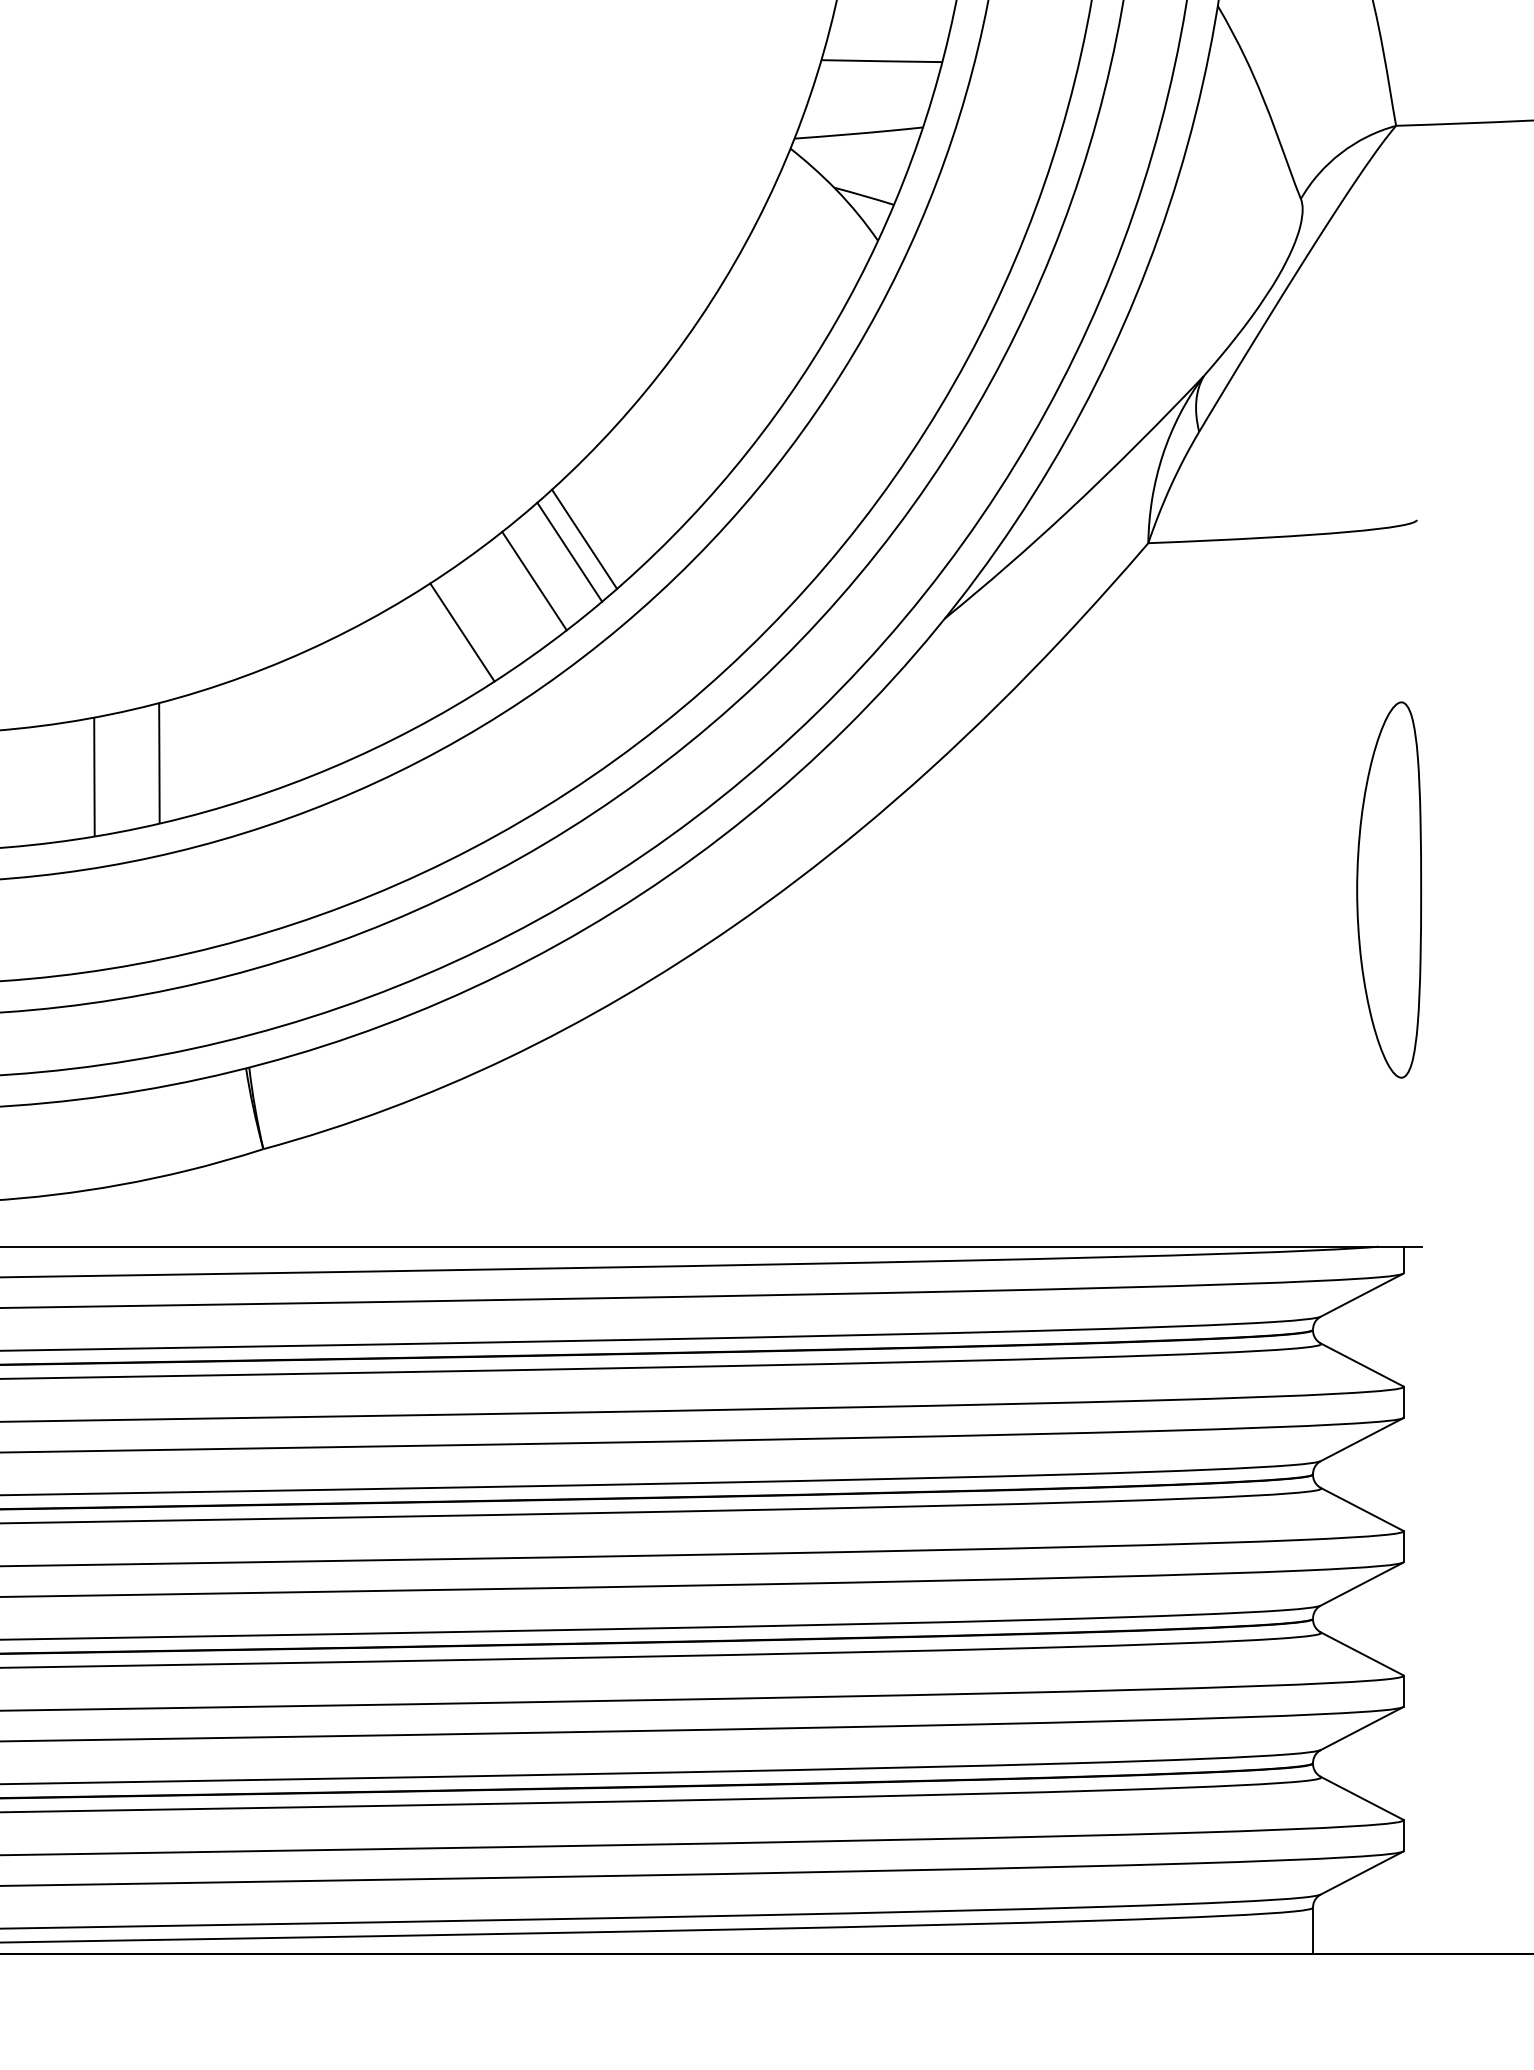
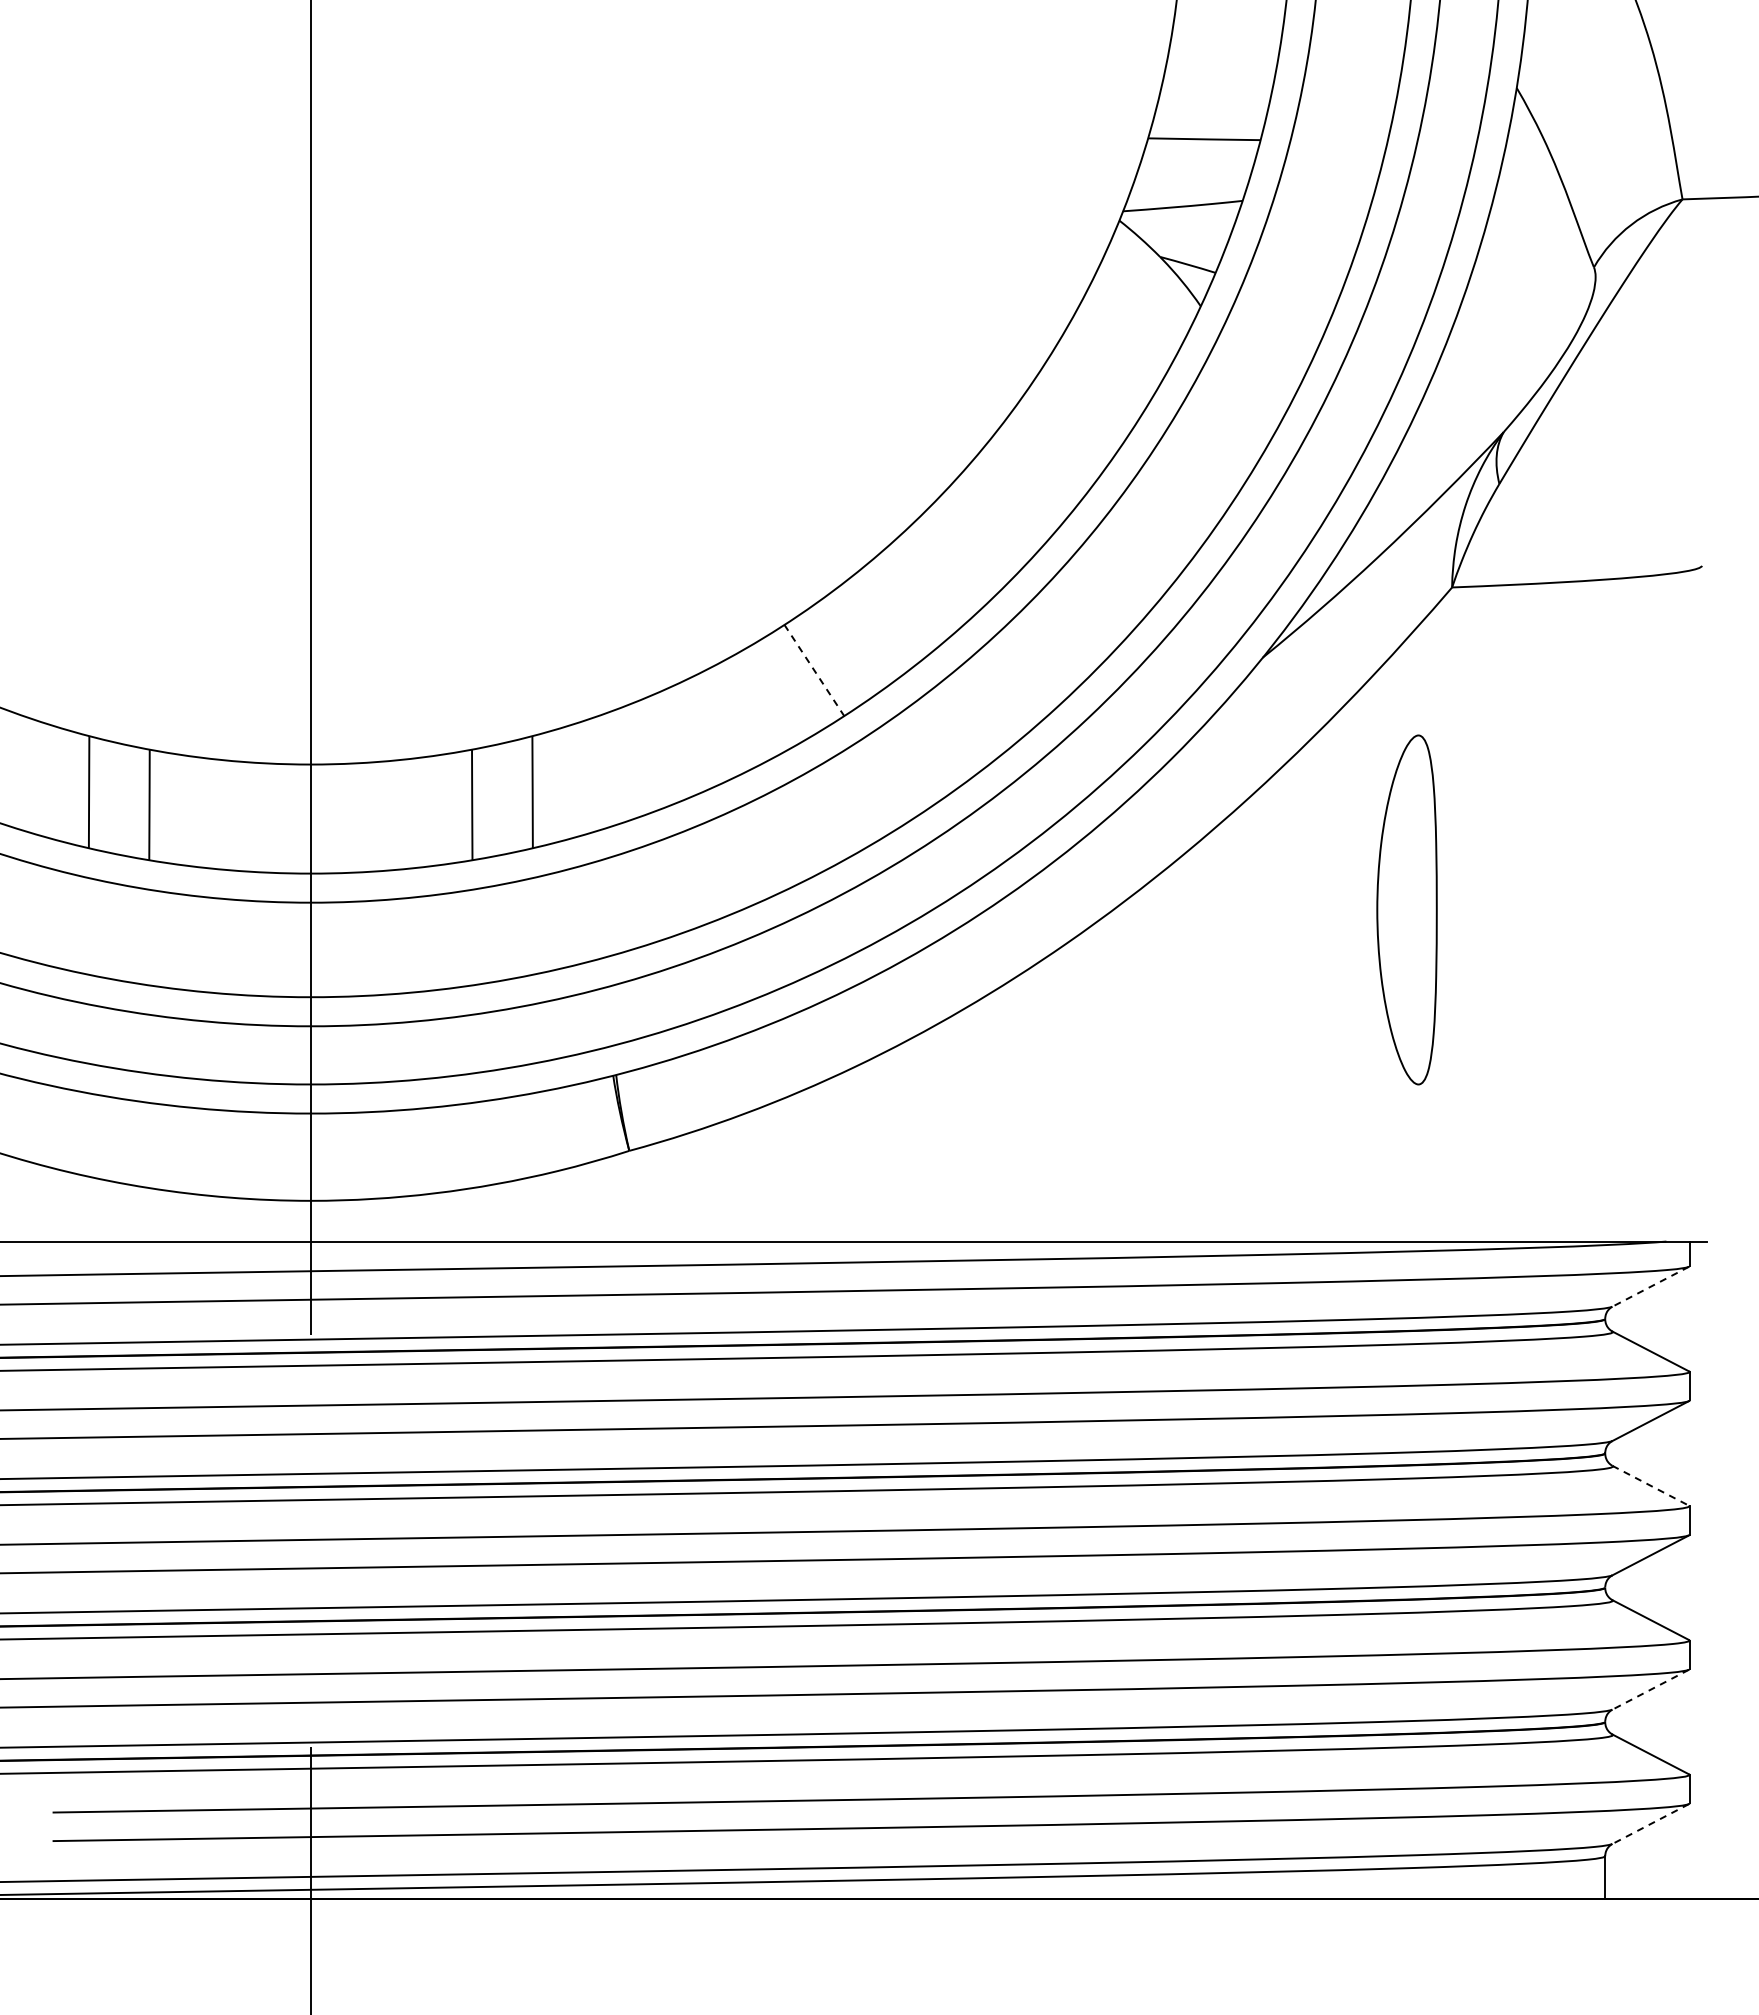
line: (584, 538) -> (927, 583), removed
line: (570, 551) -> (914, 595), removed
line: (534, 580) -> (881, 622), removed
line: (462, 632) -> (814, 670), solid -> dashed
part: (1388, 889) -> (1406, 909), moved
line: (1361, 1296) -> (1650, 1287), solid -> dashed
line: (1362, 1509) -> (1651, 1485), solid -> dashed
line: (1361, 1728) -> (1650, 1689), solid -> dashed
line: (1361, 1873) -> (1650, 1824), solid -> dashed

